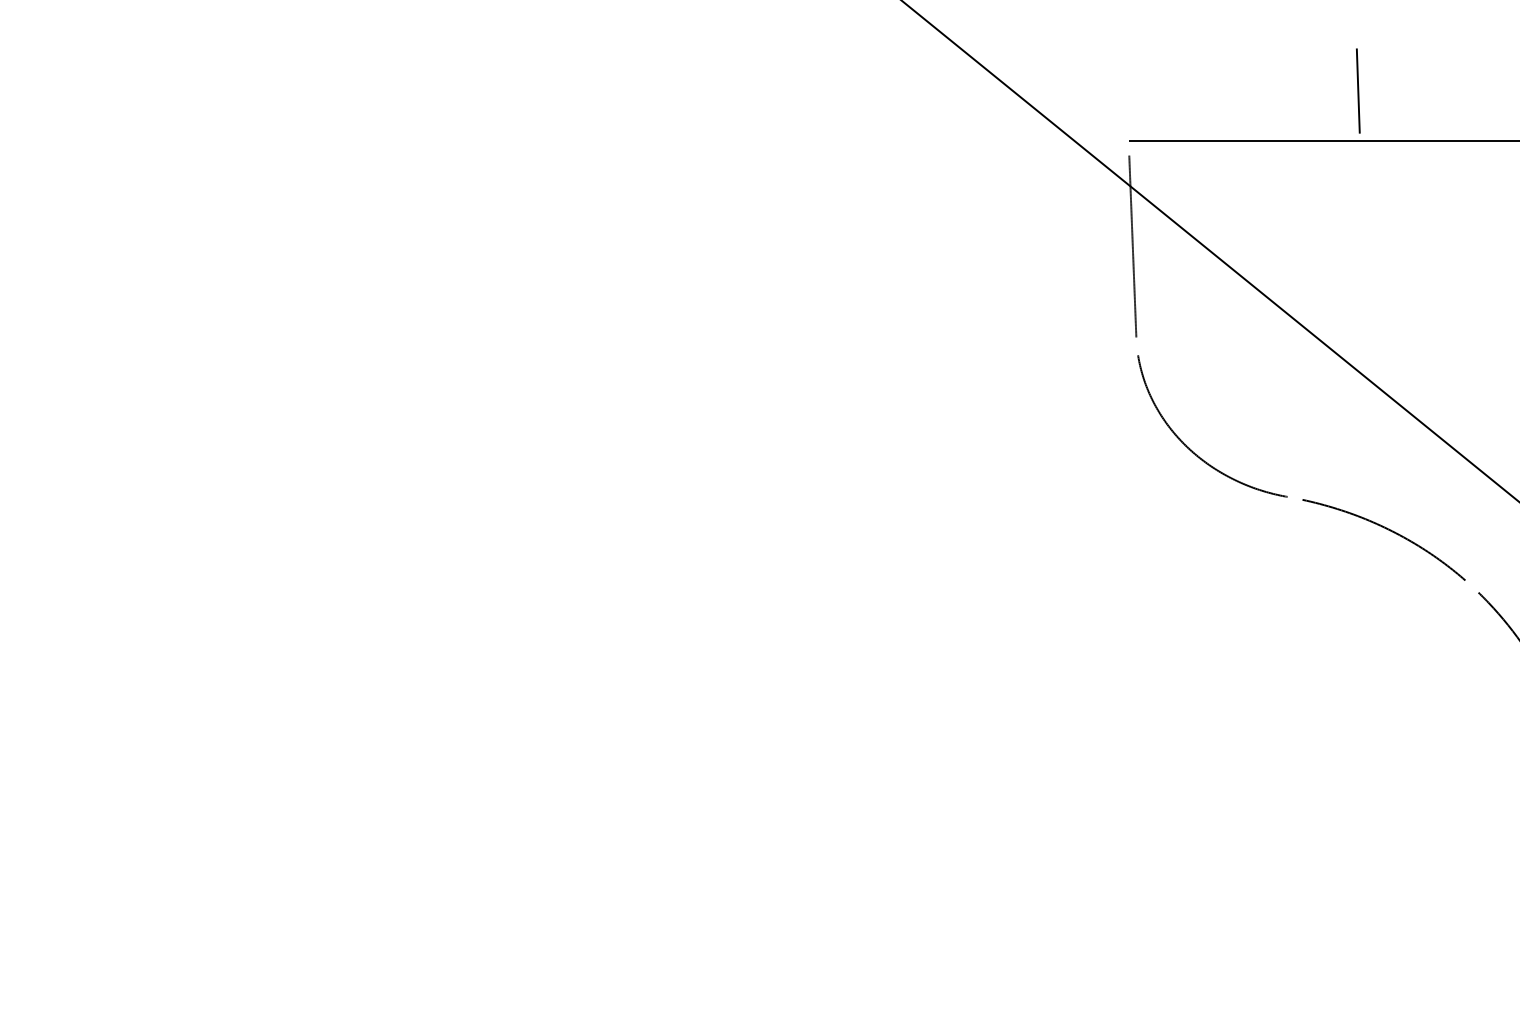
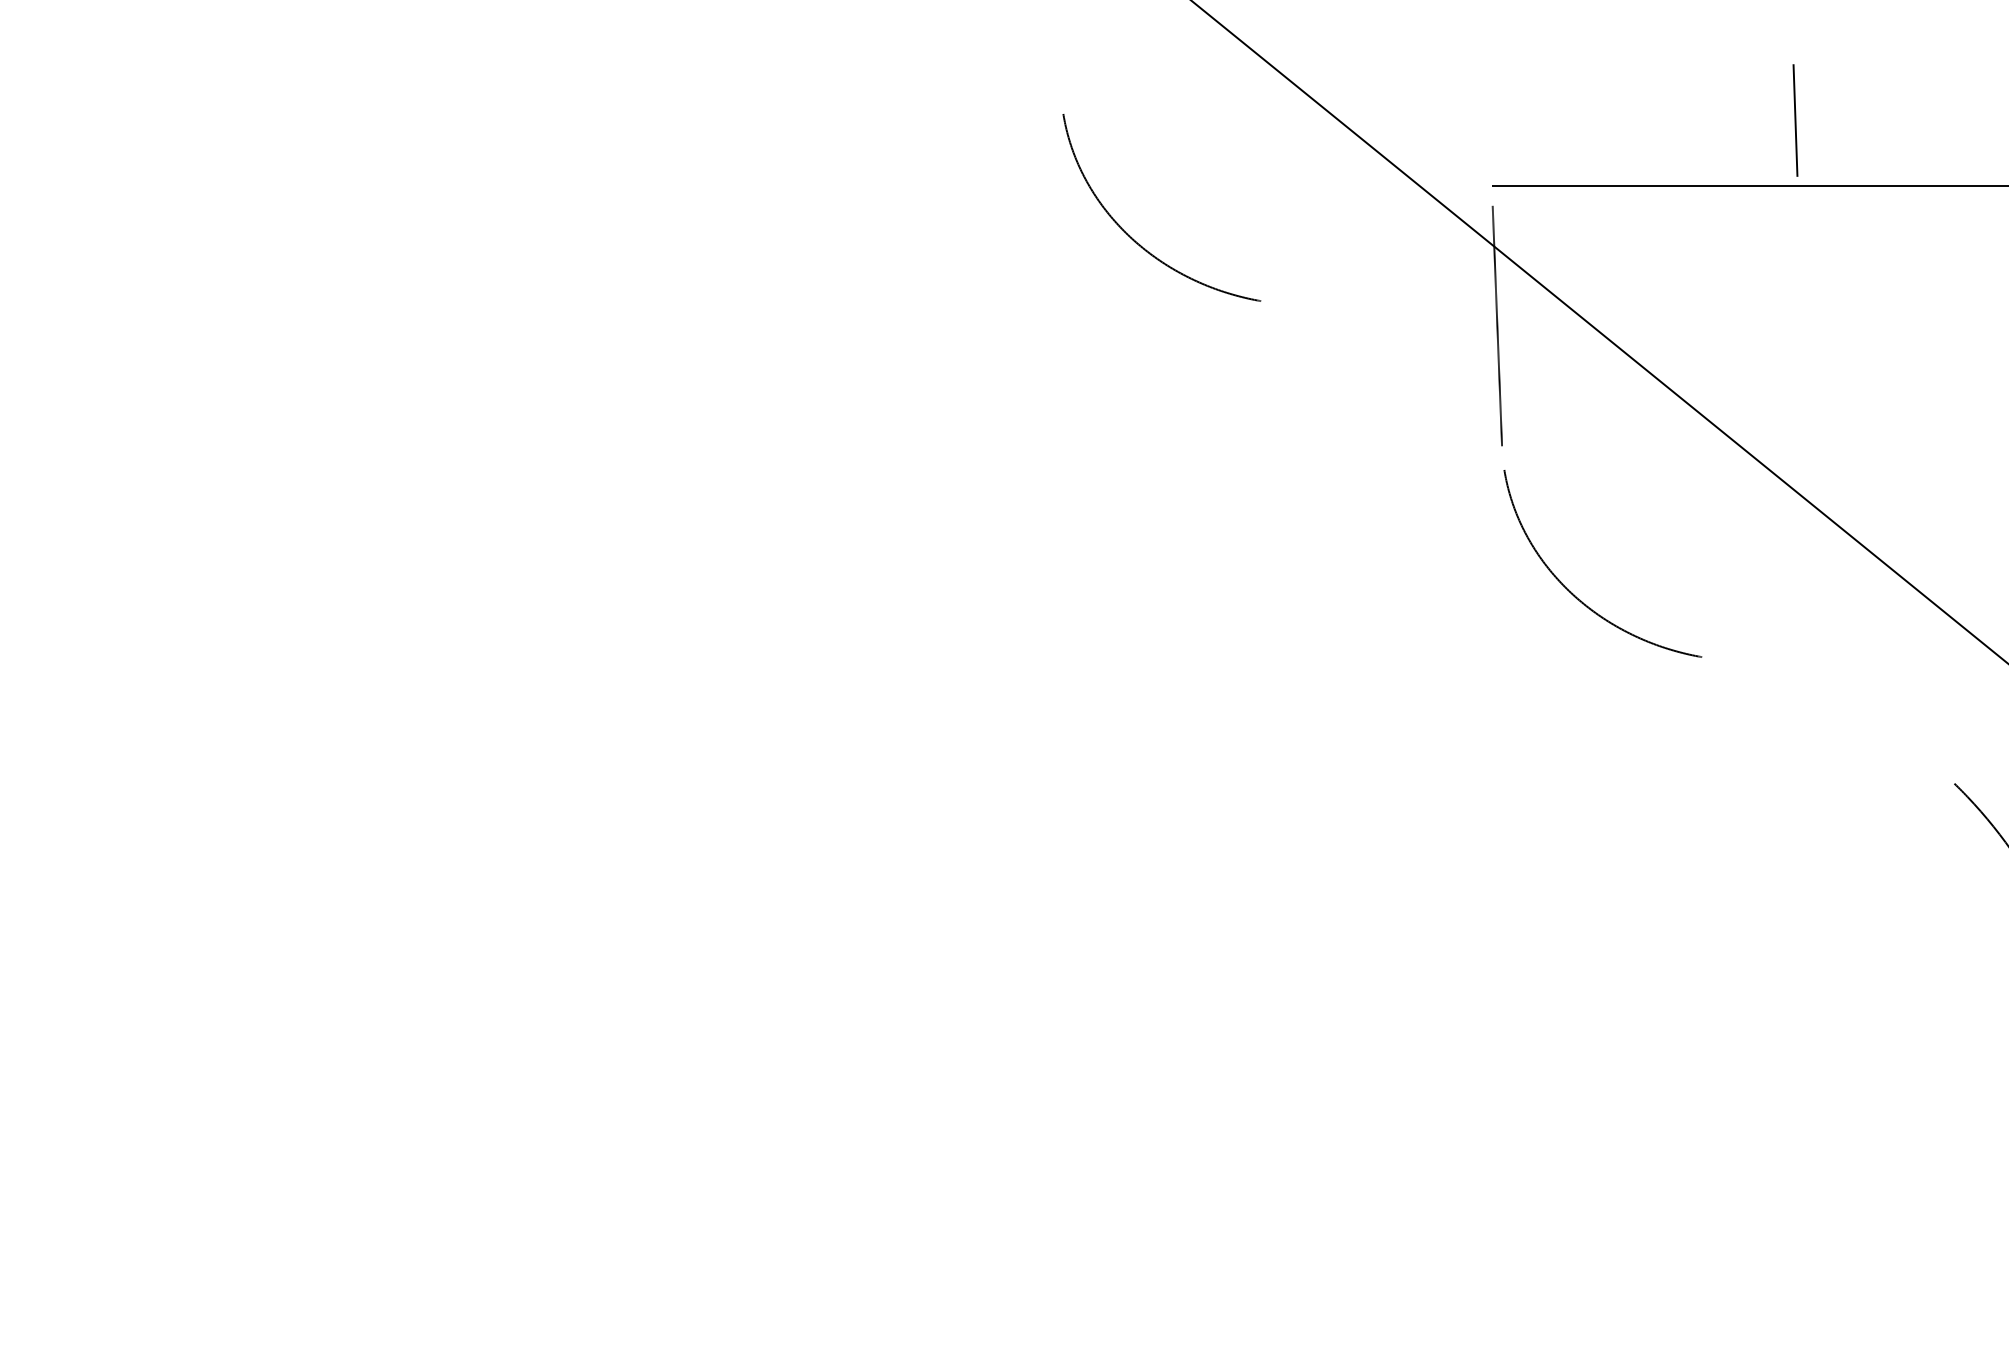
curve: (856, 178) -> (1131, 236), added
curve: (1388, 530) -> (1835, 701), removed

